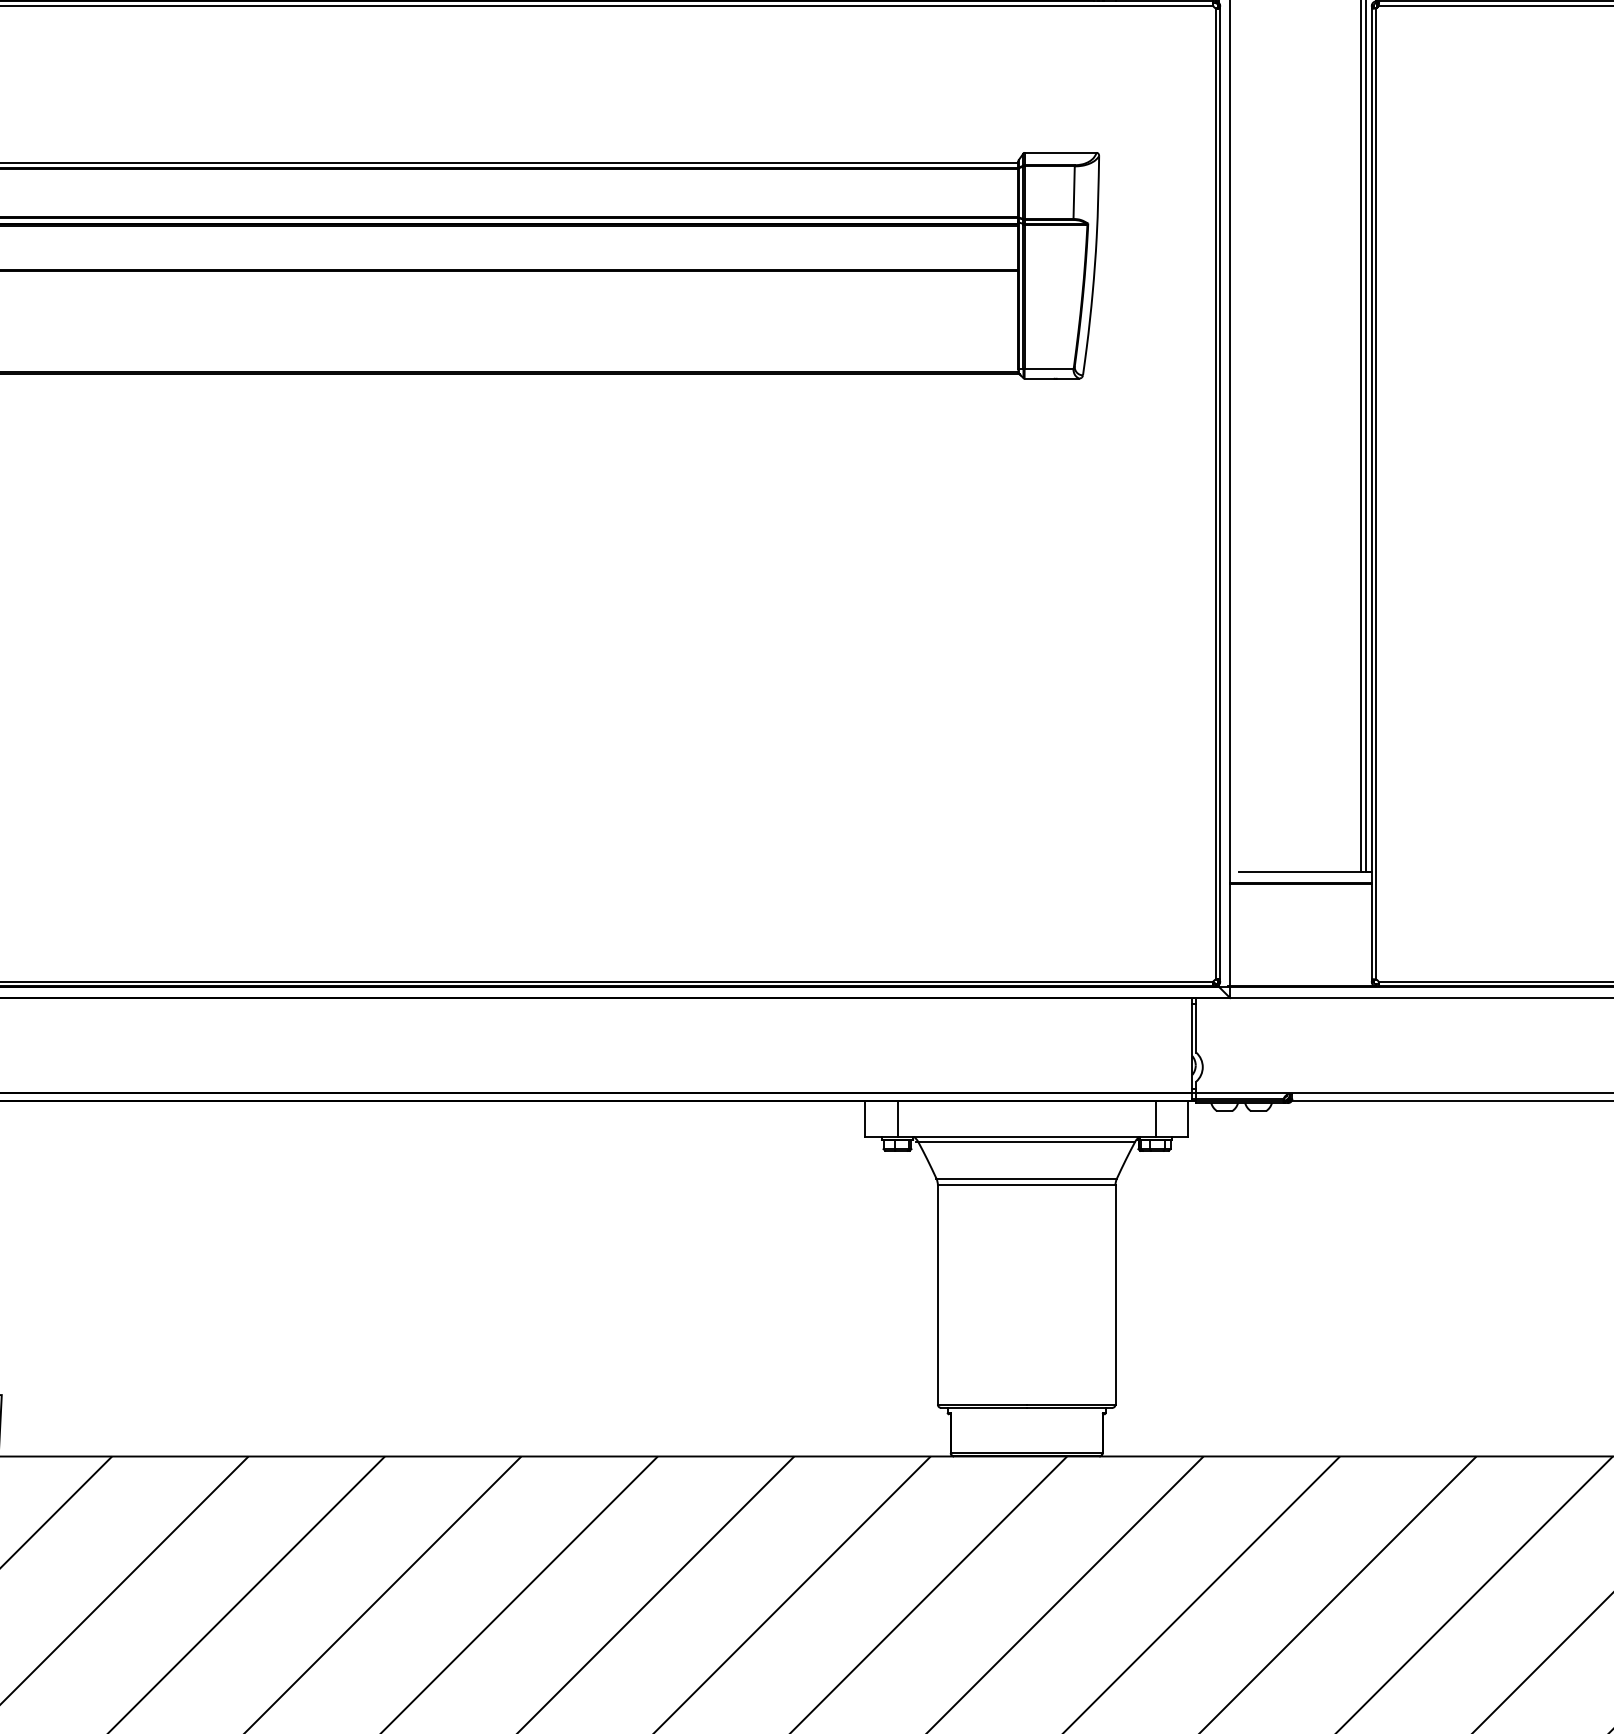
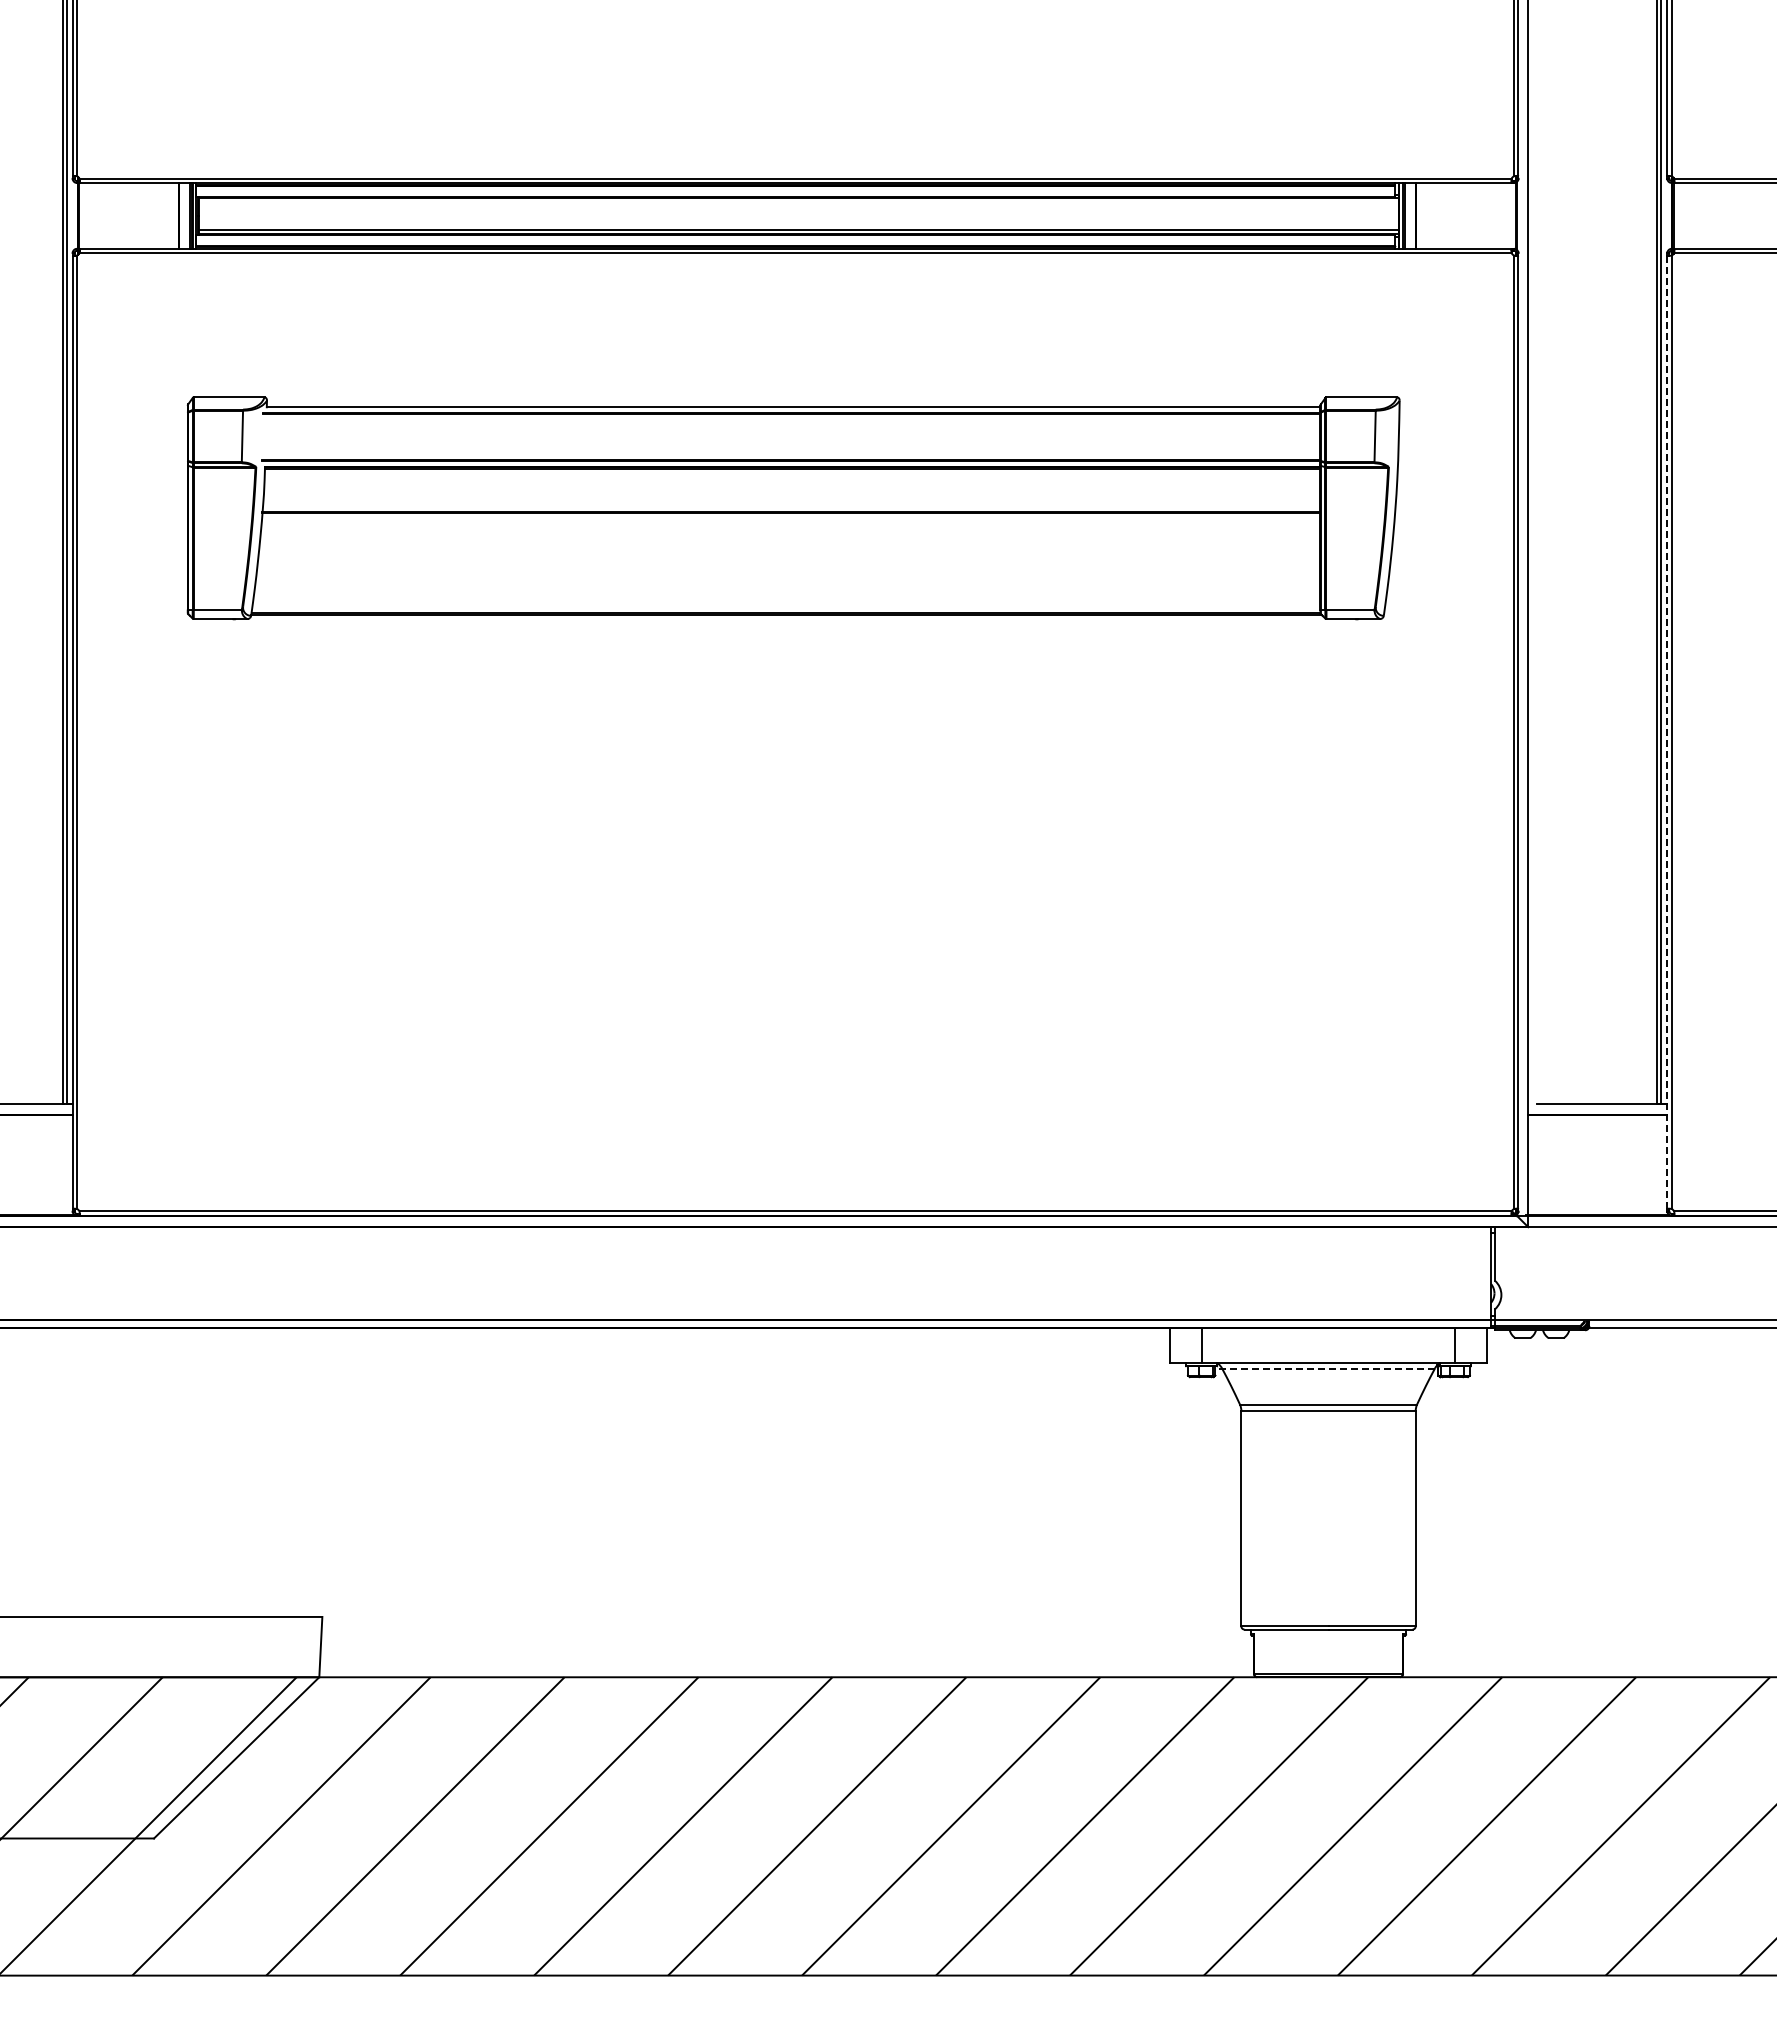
line: (1371, 494) -> (1667, 732), solid -> dashed
line: (1026, 1141) -> (1328, 1368), solid -> dashed

